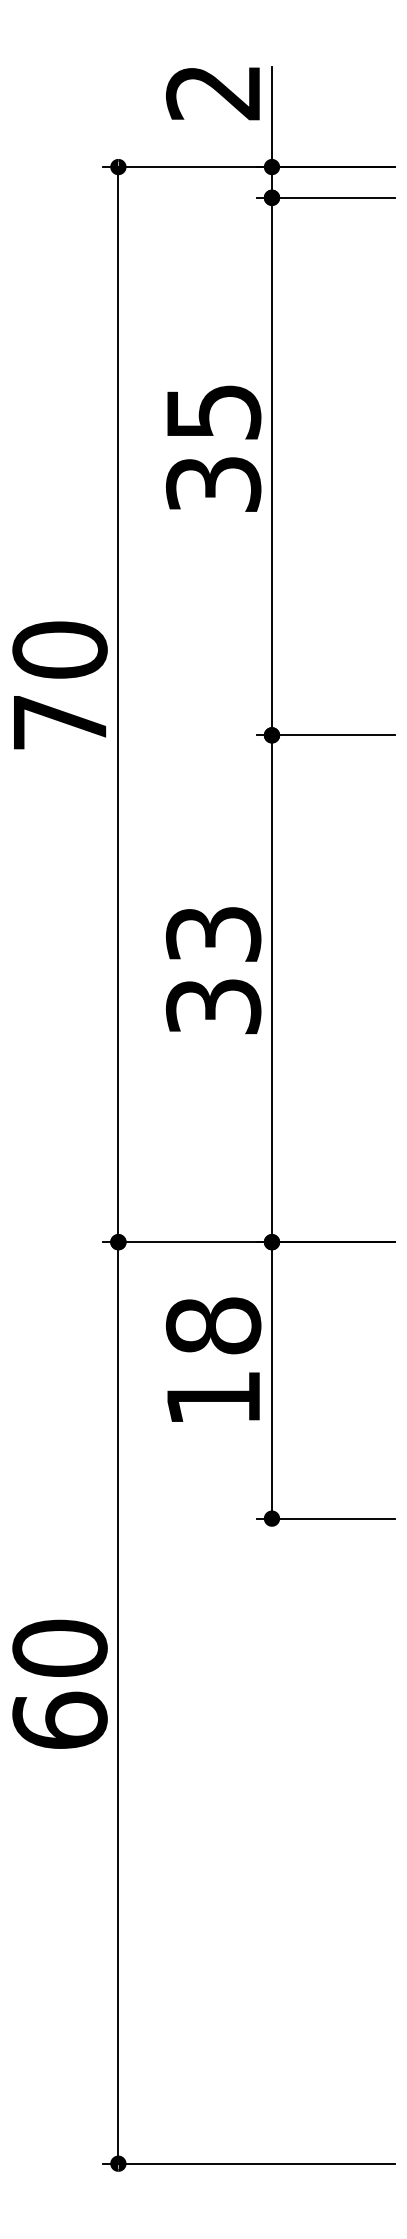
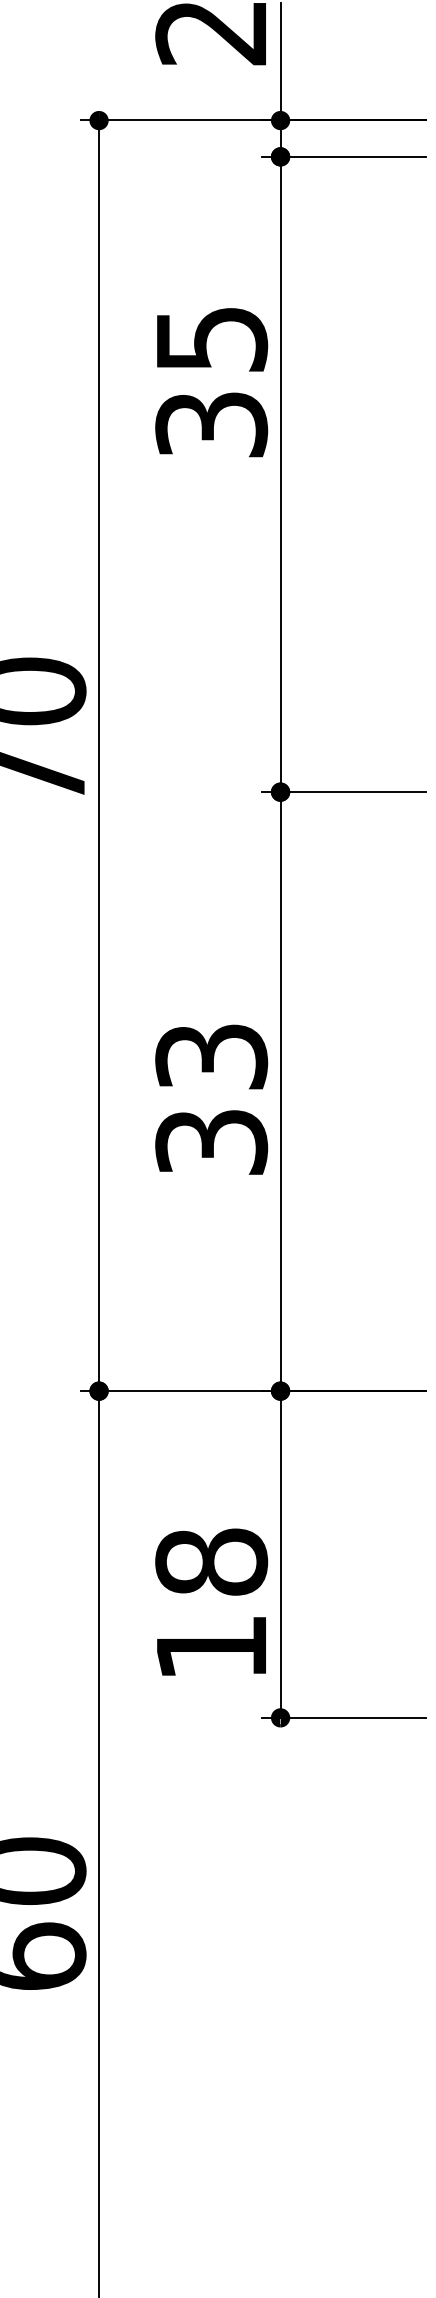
text: (213, 448) -> (211, 382), moved
text: (213, 970) -> (211, 1099), moved
text: (213, 1359) -> (211, 1601), moved

